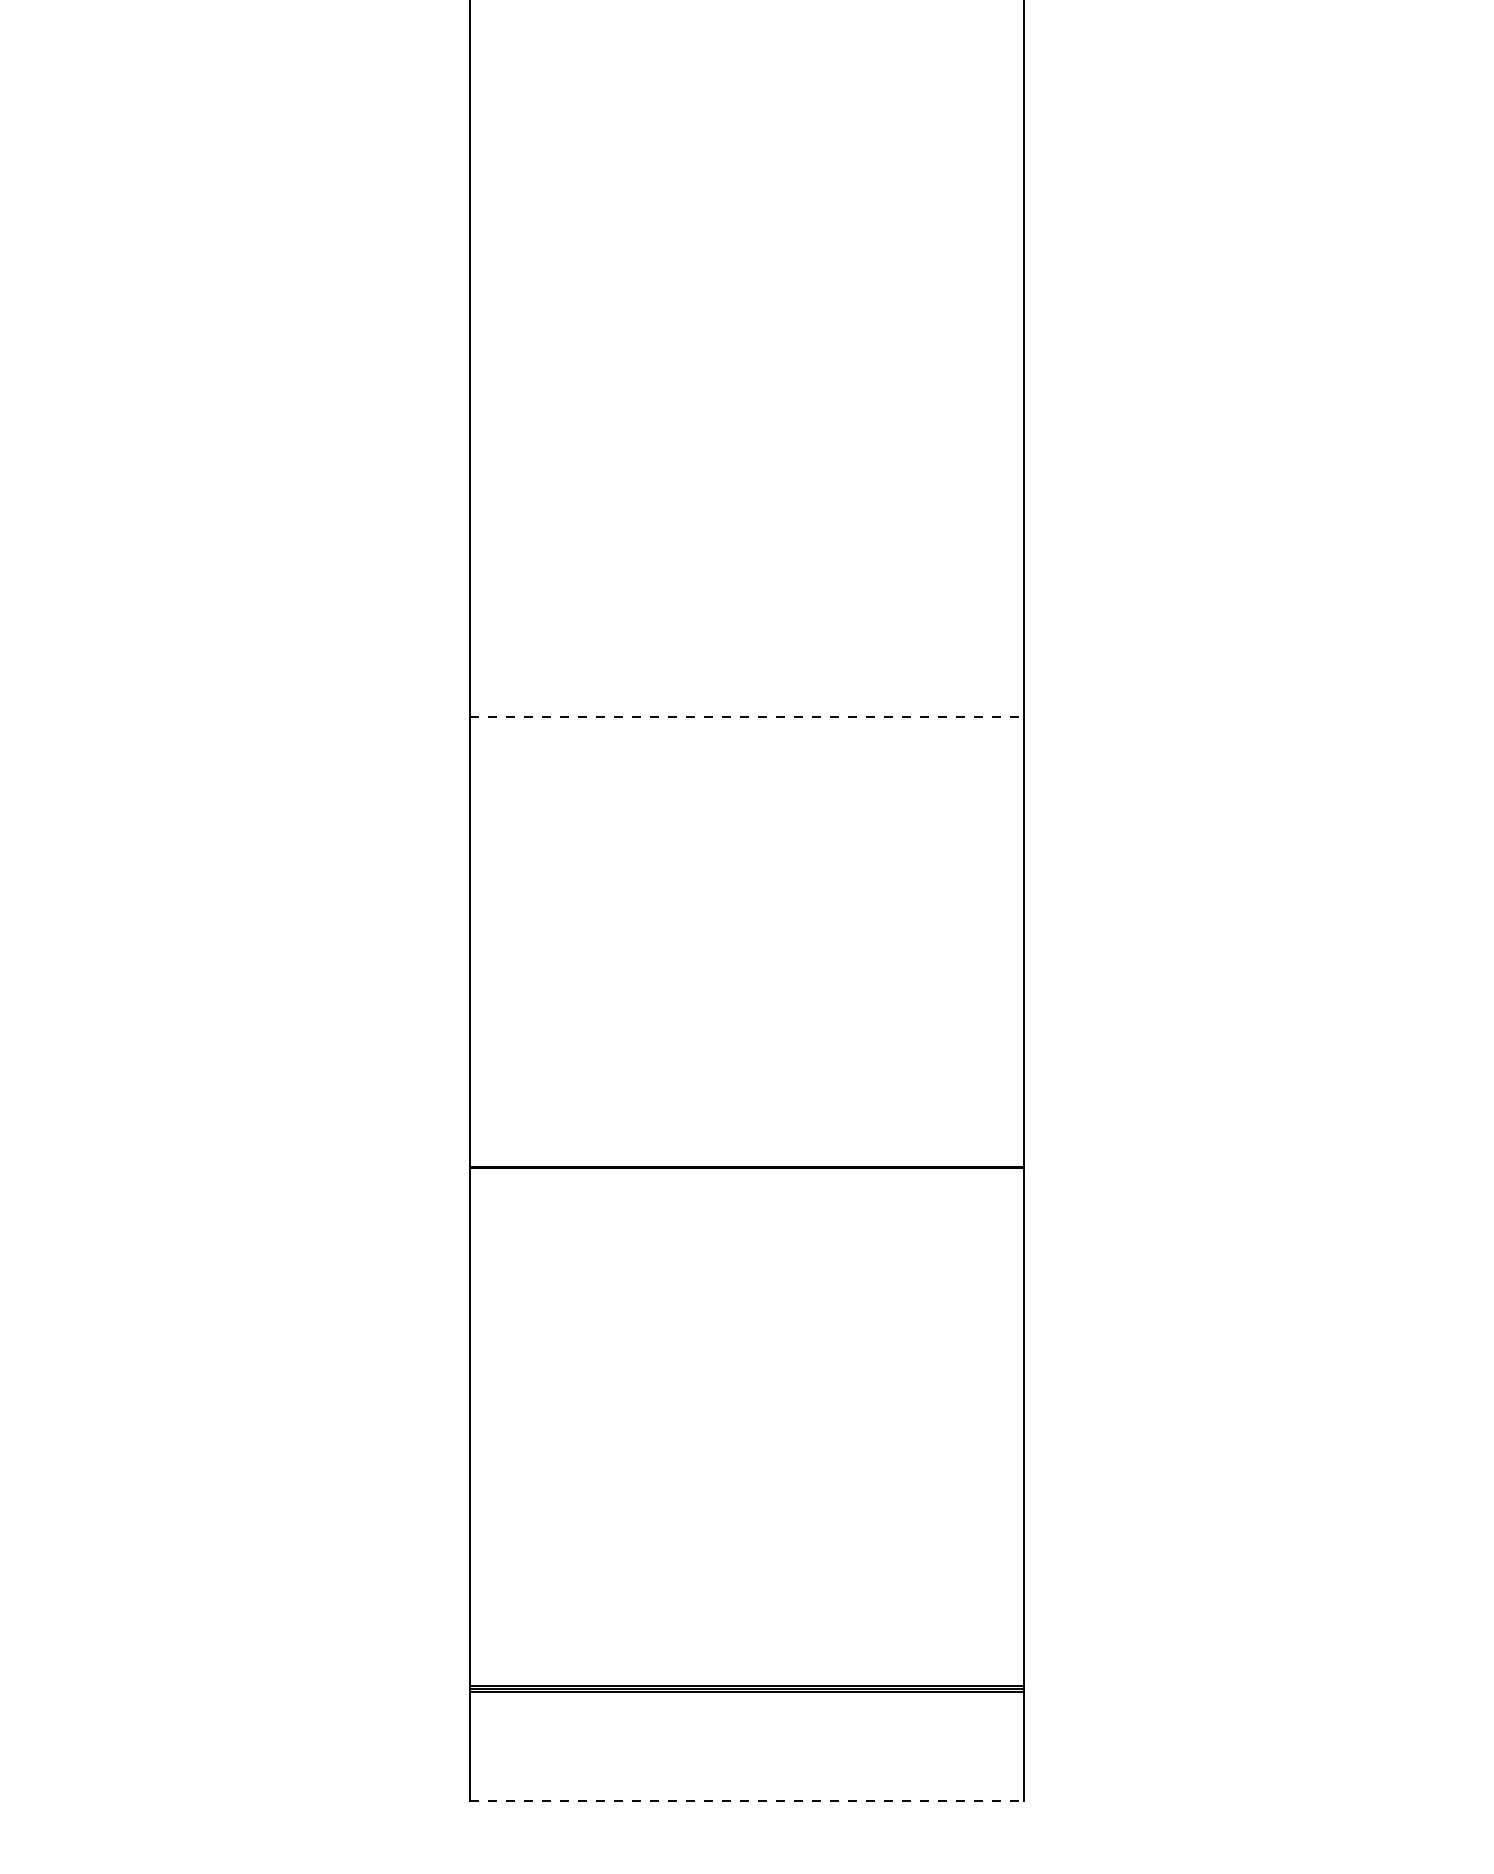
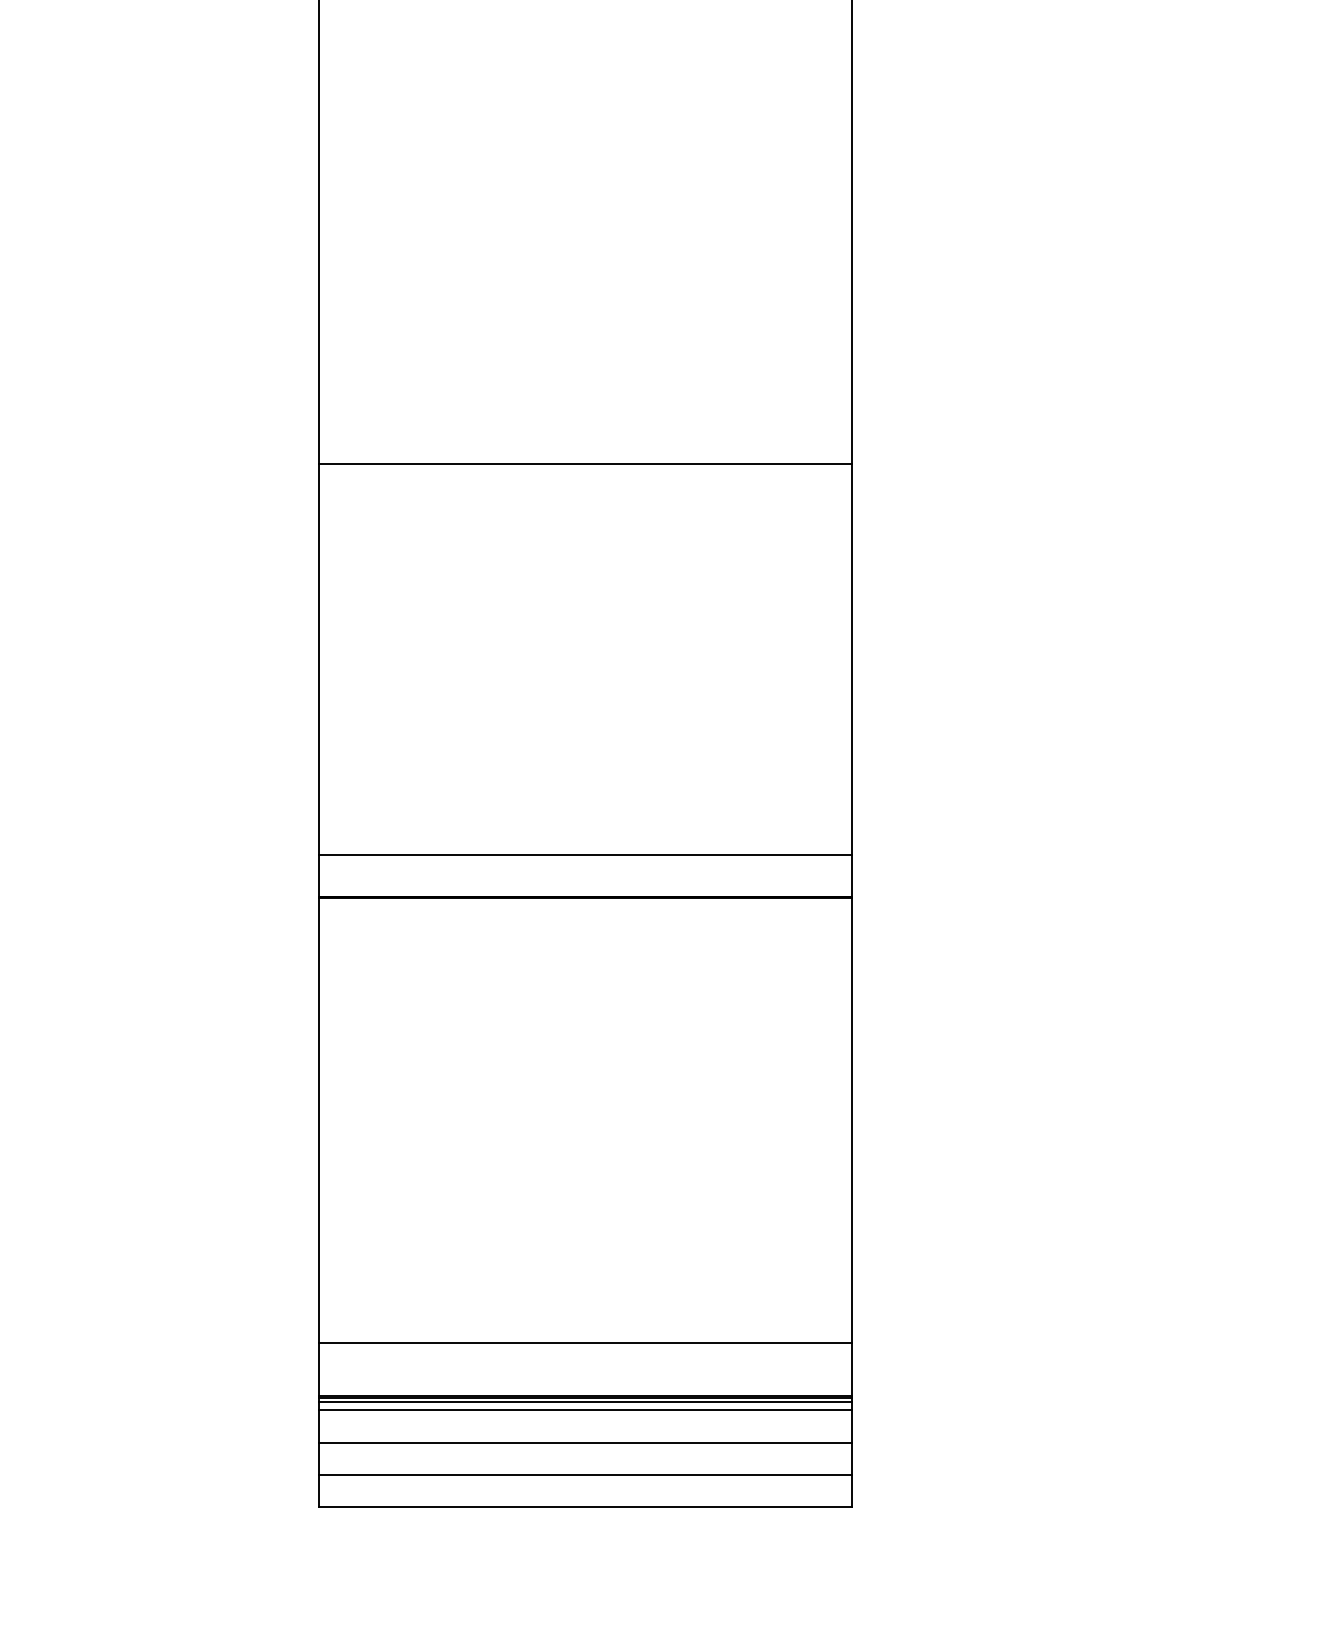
line: (746, 717) -> (585, 464), dashed -> solid
line: (746, 1123) -> (585, 854), added
line: (746, 1631) -> (585, 1343), added
line: (746, 1700) -> (585, 1409), added
line: (746, 1734) -> (585, 1442), added
line: (746, 1768) -> (585, 1475), added
line: (746, 1801) -> (585, 1507), dashed -> solid

